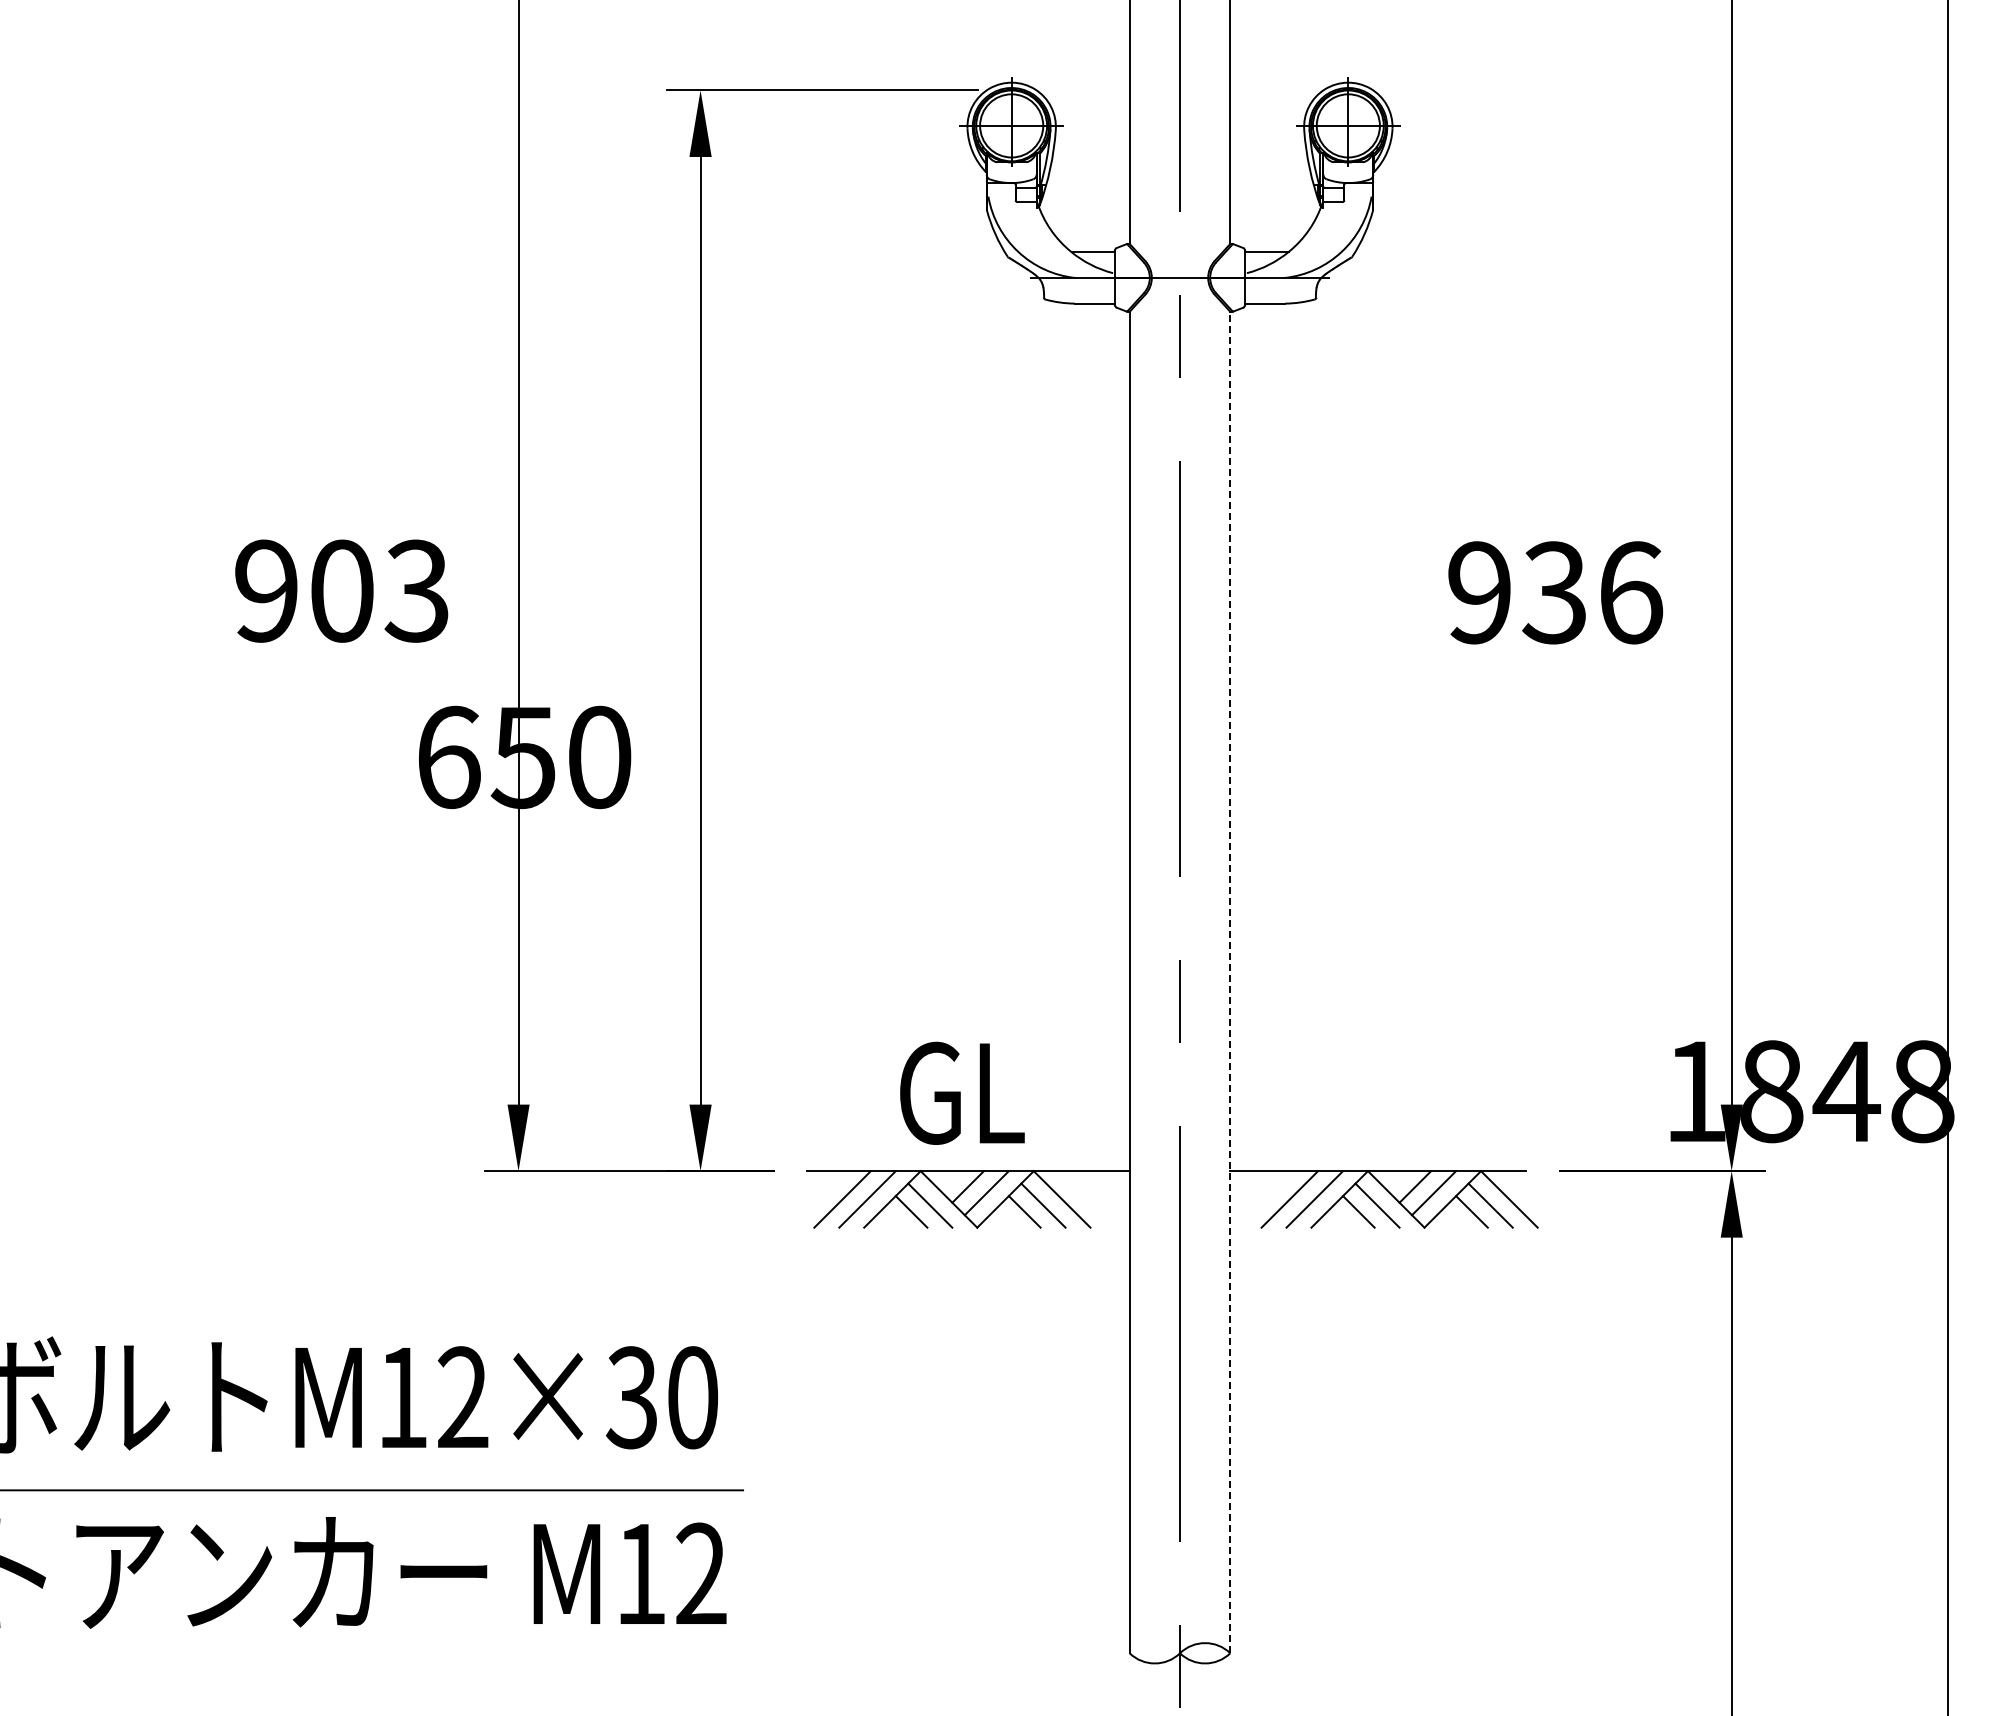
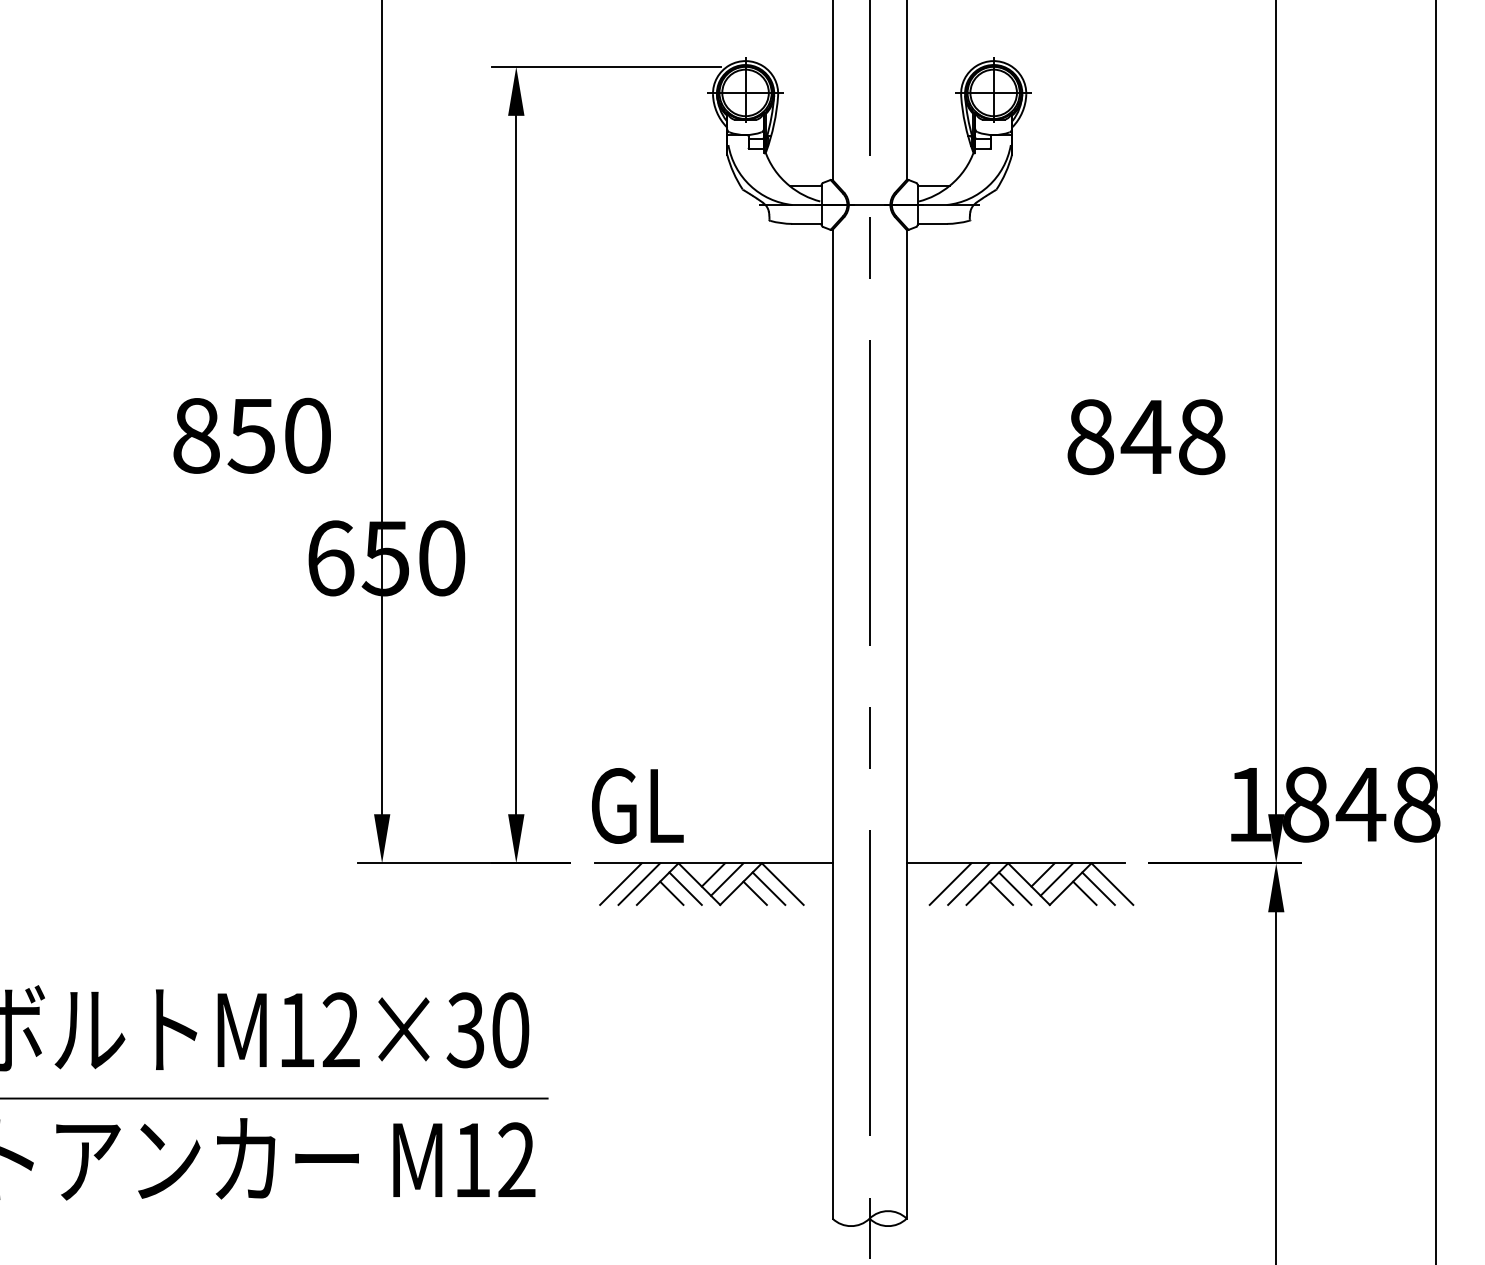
text: (342, 590) -> (252, 435), 903 -> 850
text: (1555, 592) -> (1146, 436), 936 -> 848
line: (1230, 982) -> (906, 724), dashed -> solid
text: (962, 1092) -> (637, 805), moved

